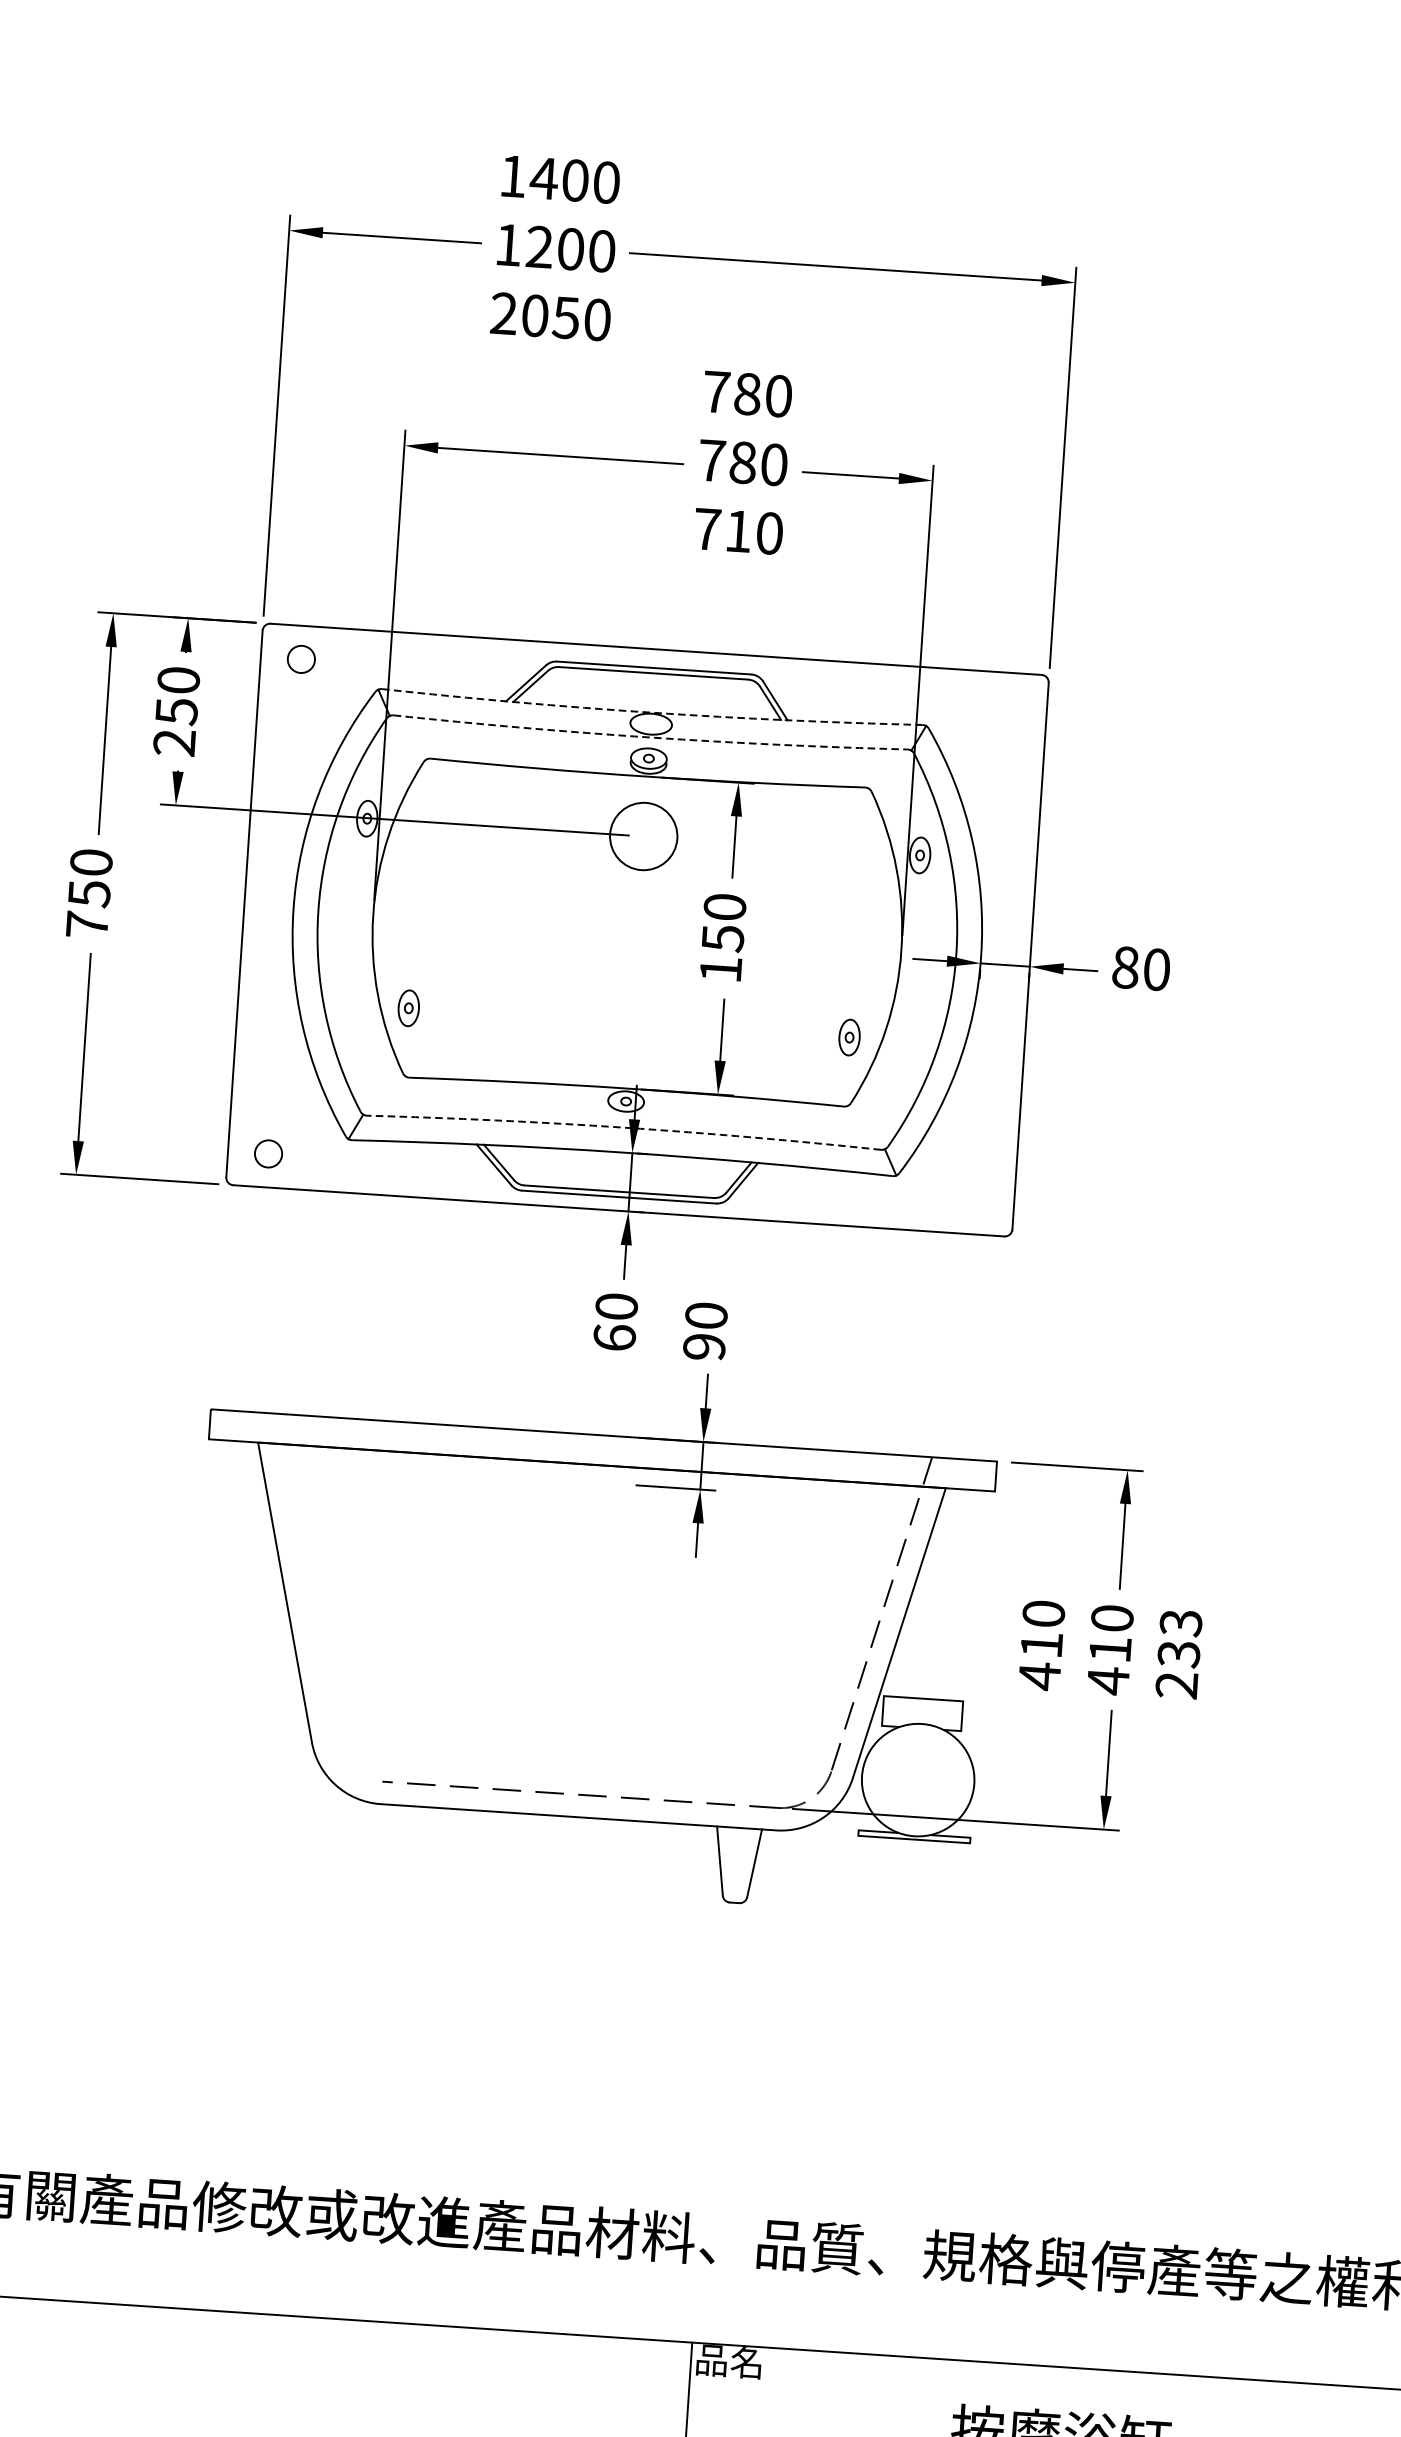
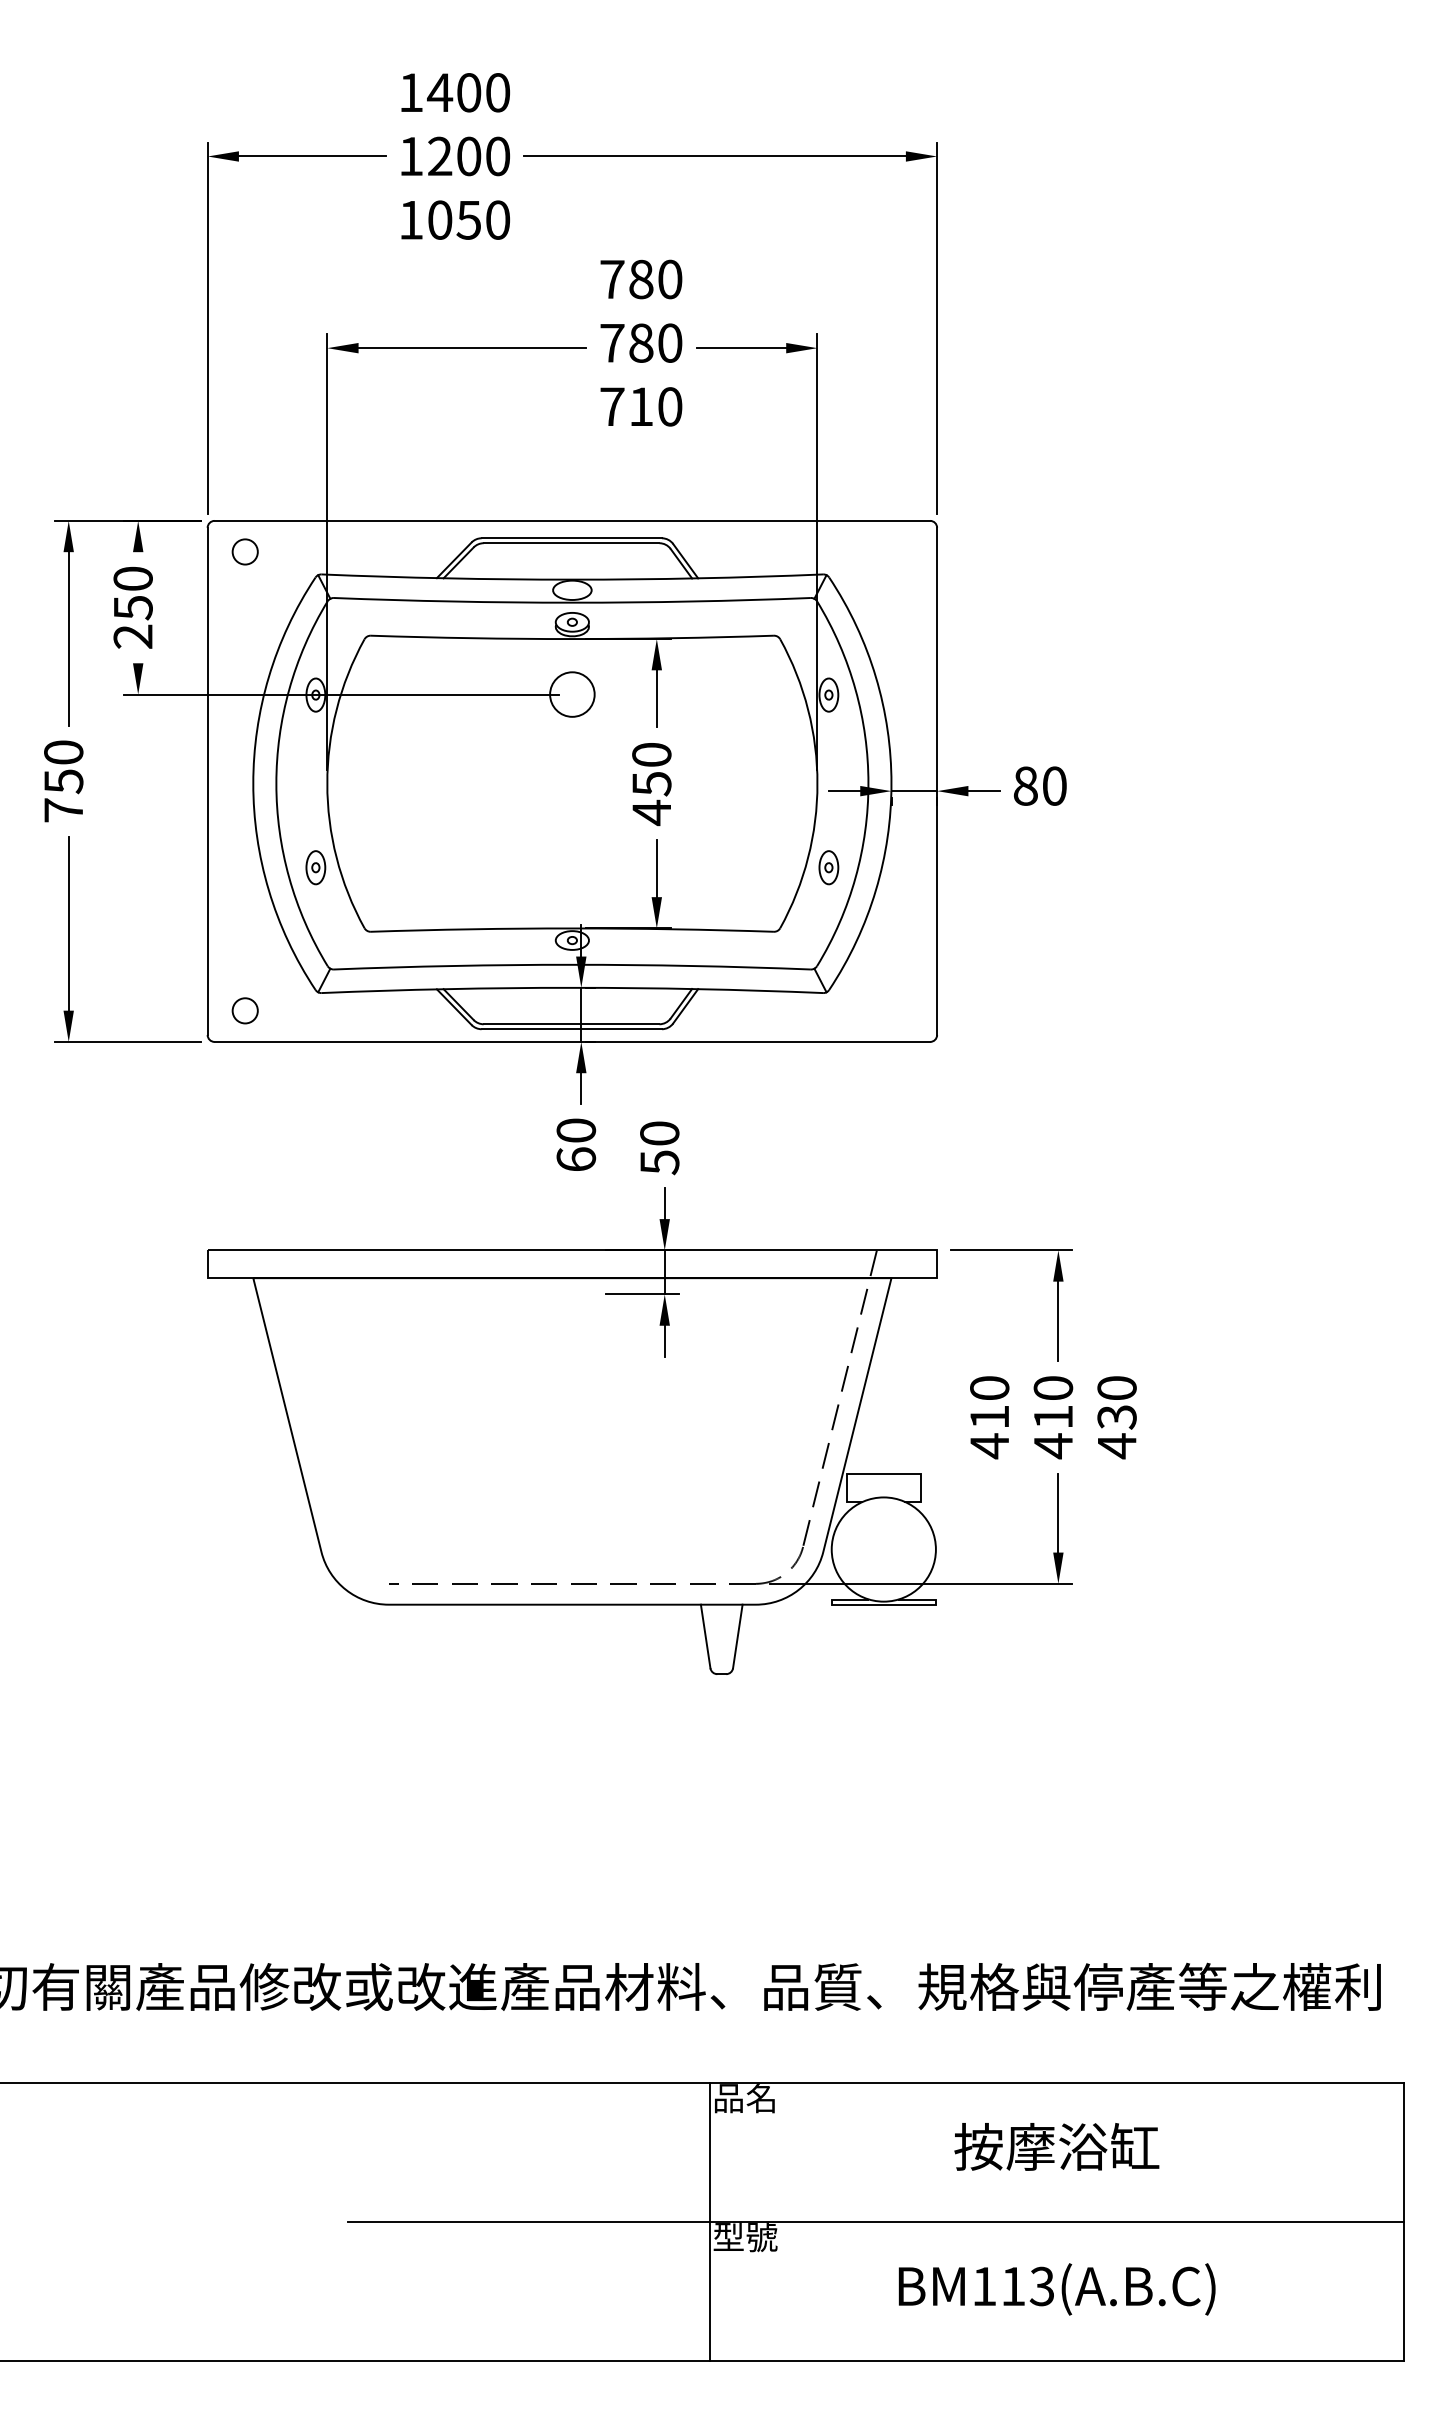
text: (504, 313) -> (411, 219), 2050 -> 1050
arc: (652, 712) -> (572, 579), dashed -> solid
arc: (650, 737) -> (572, 602), dashed -> solid
circle: (643, 836) -> (572, 694), size x0.71
text: (720, 969) -> (651, 812), 150 -> 450
part: (408, 1008) -> (315, 867), moved
part: (849, 1037) -> (828, 867), moved
arc: (624, 1127) -> (572, 964), dashed -> solid
text: (704, 1346) -> (659, 1162), 90 -> 50
text: (1178, 1654) -> (1116, 1417), 233 -> 430

